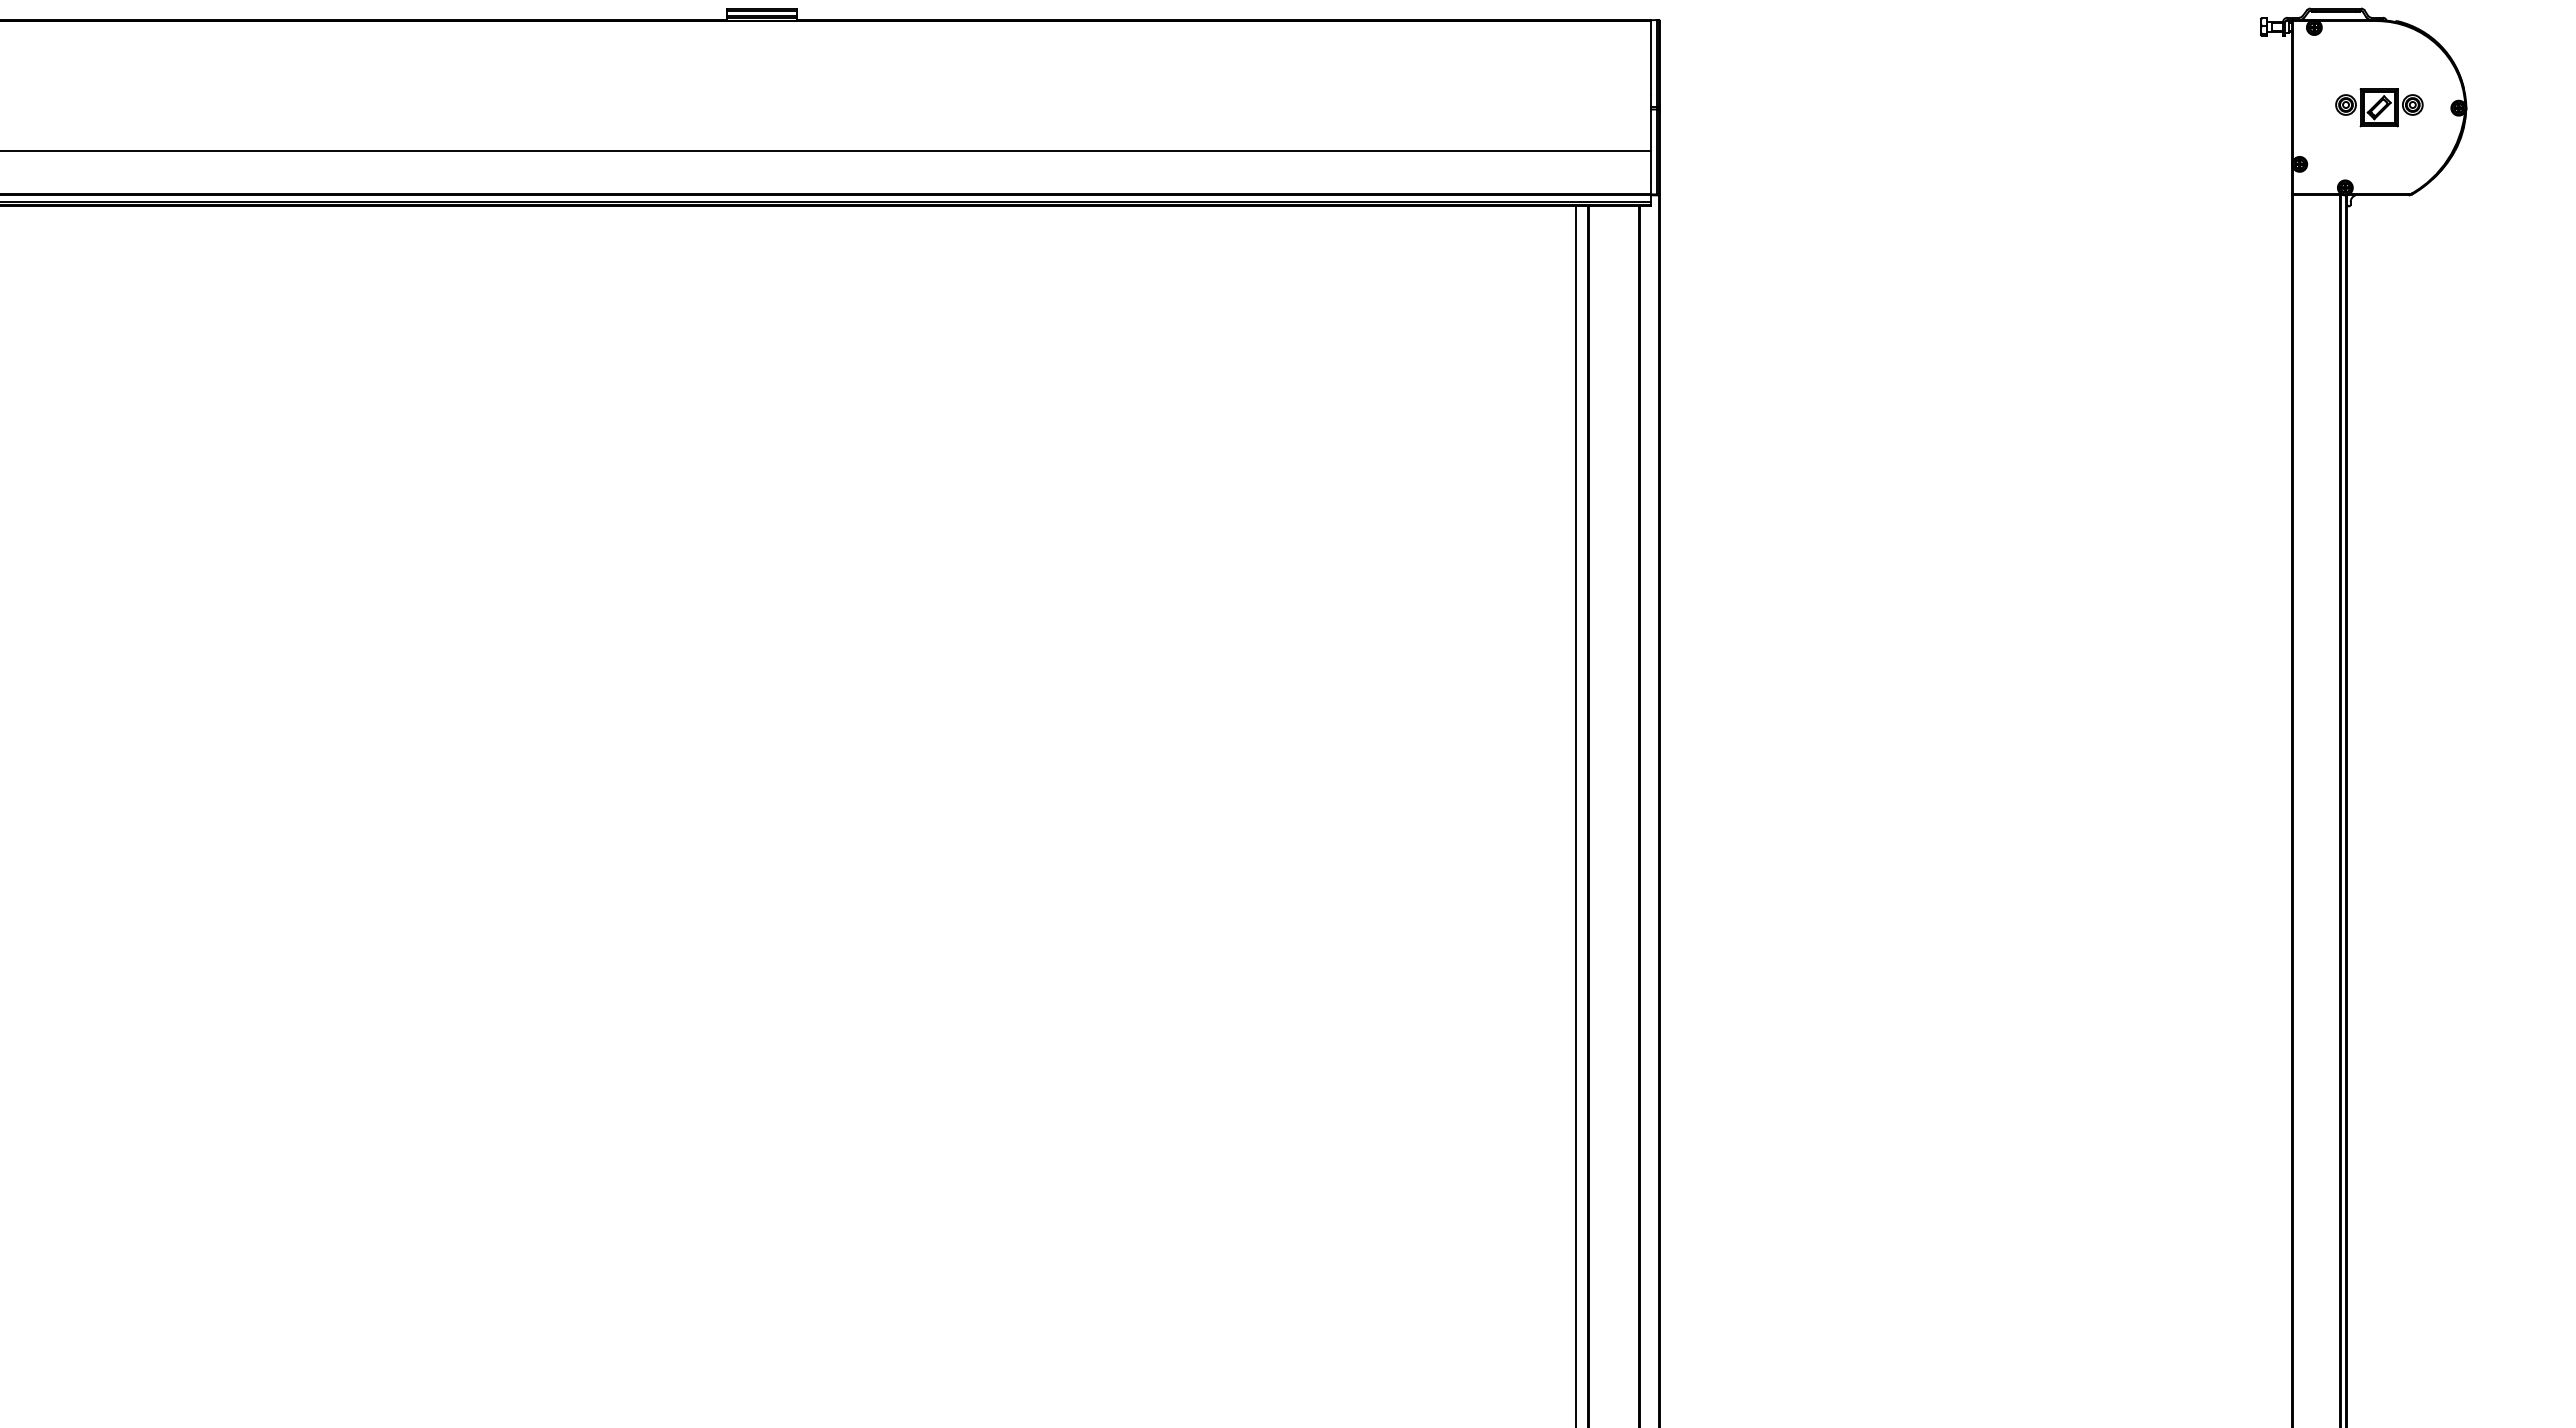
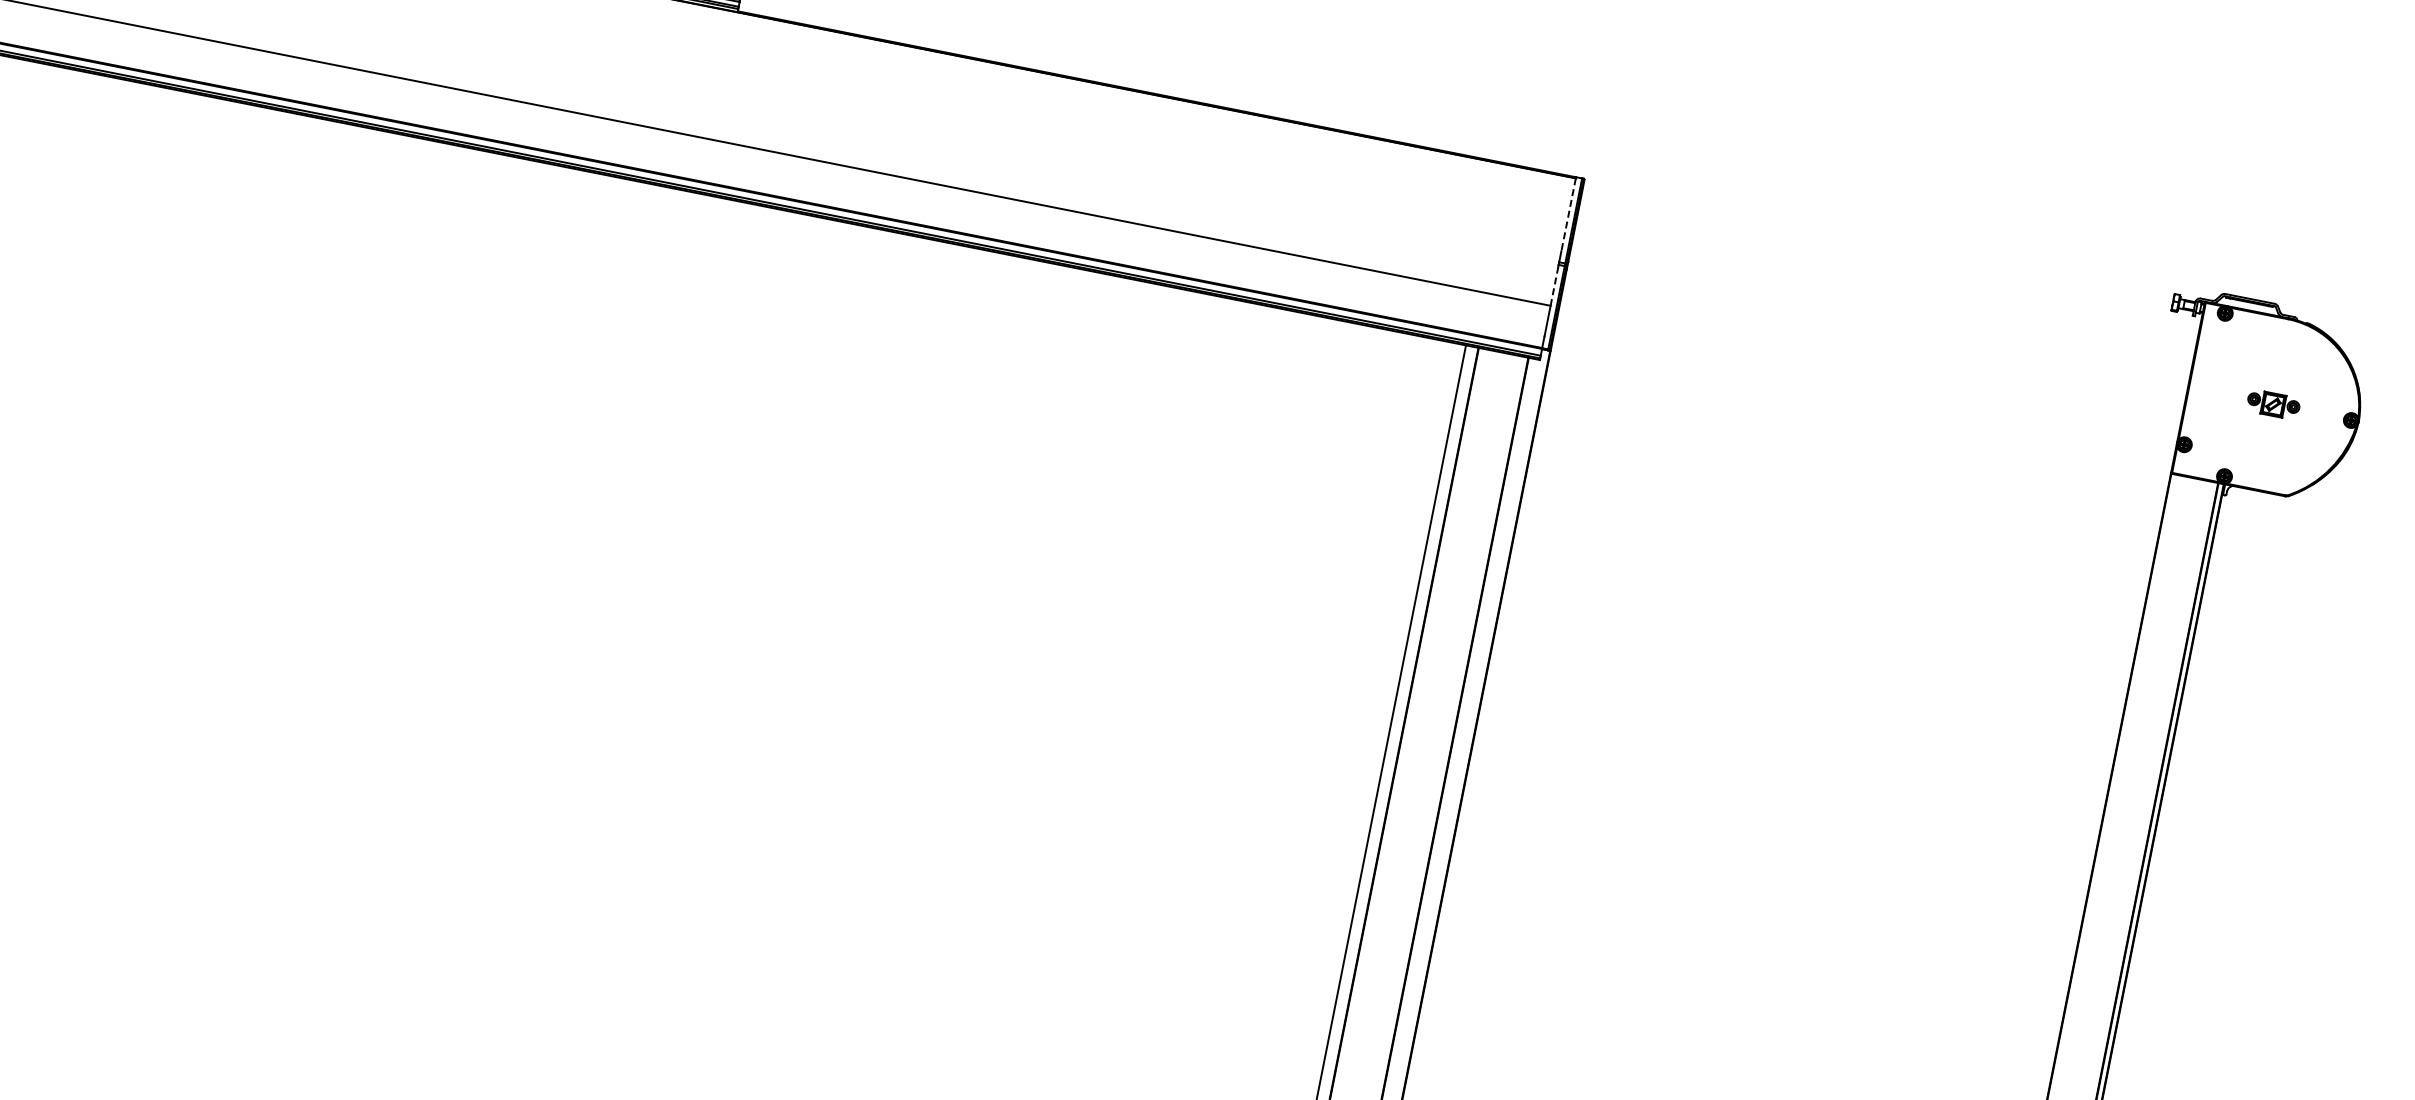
line: (1651, 58) -> (1569, 214), solid -> dashed
part: (2379, 107) -> (2273, 404), size x0.6
line: (1651, 131) -> (1554, 286), solid -> dashed

